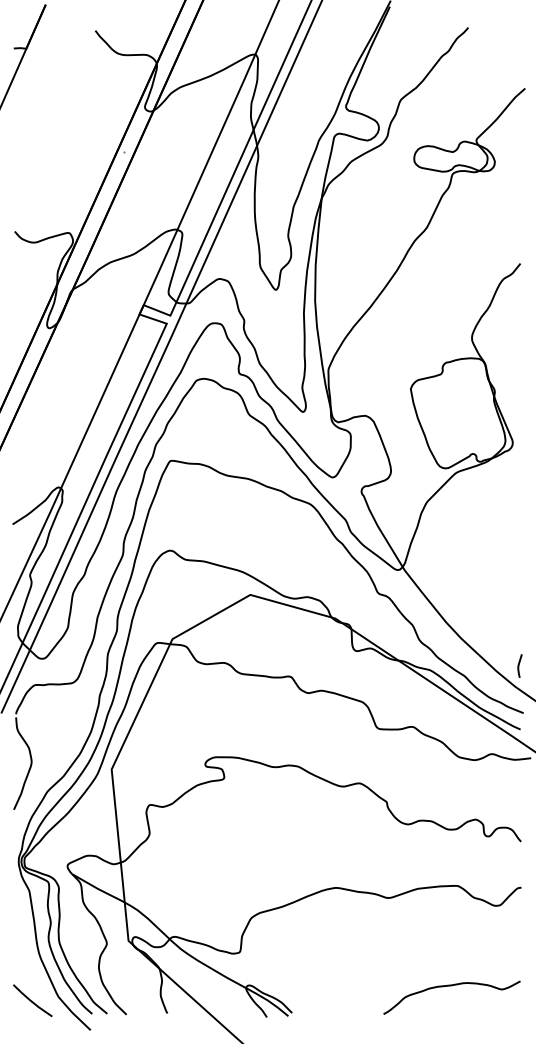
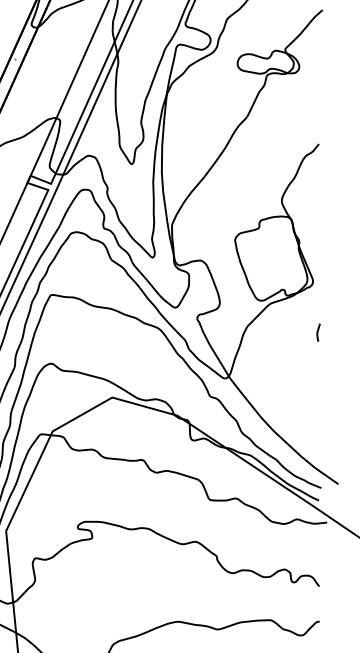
curve: (519, 665) -> (318, 332), moved

